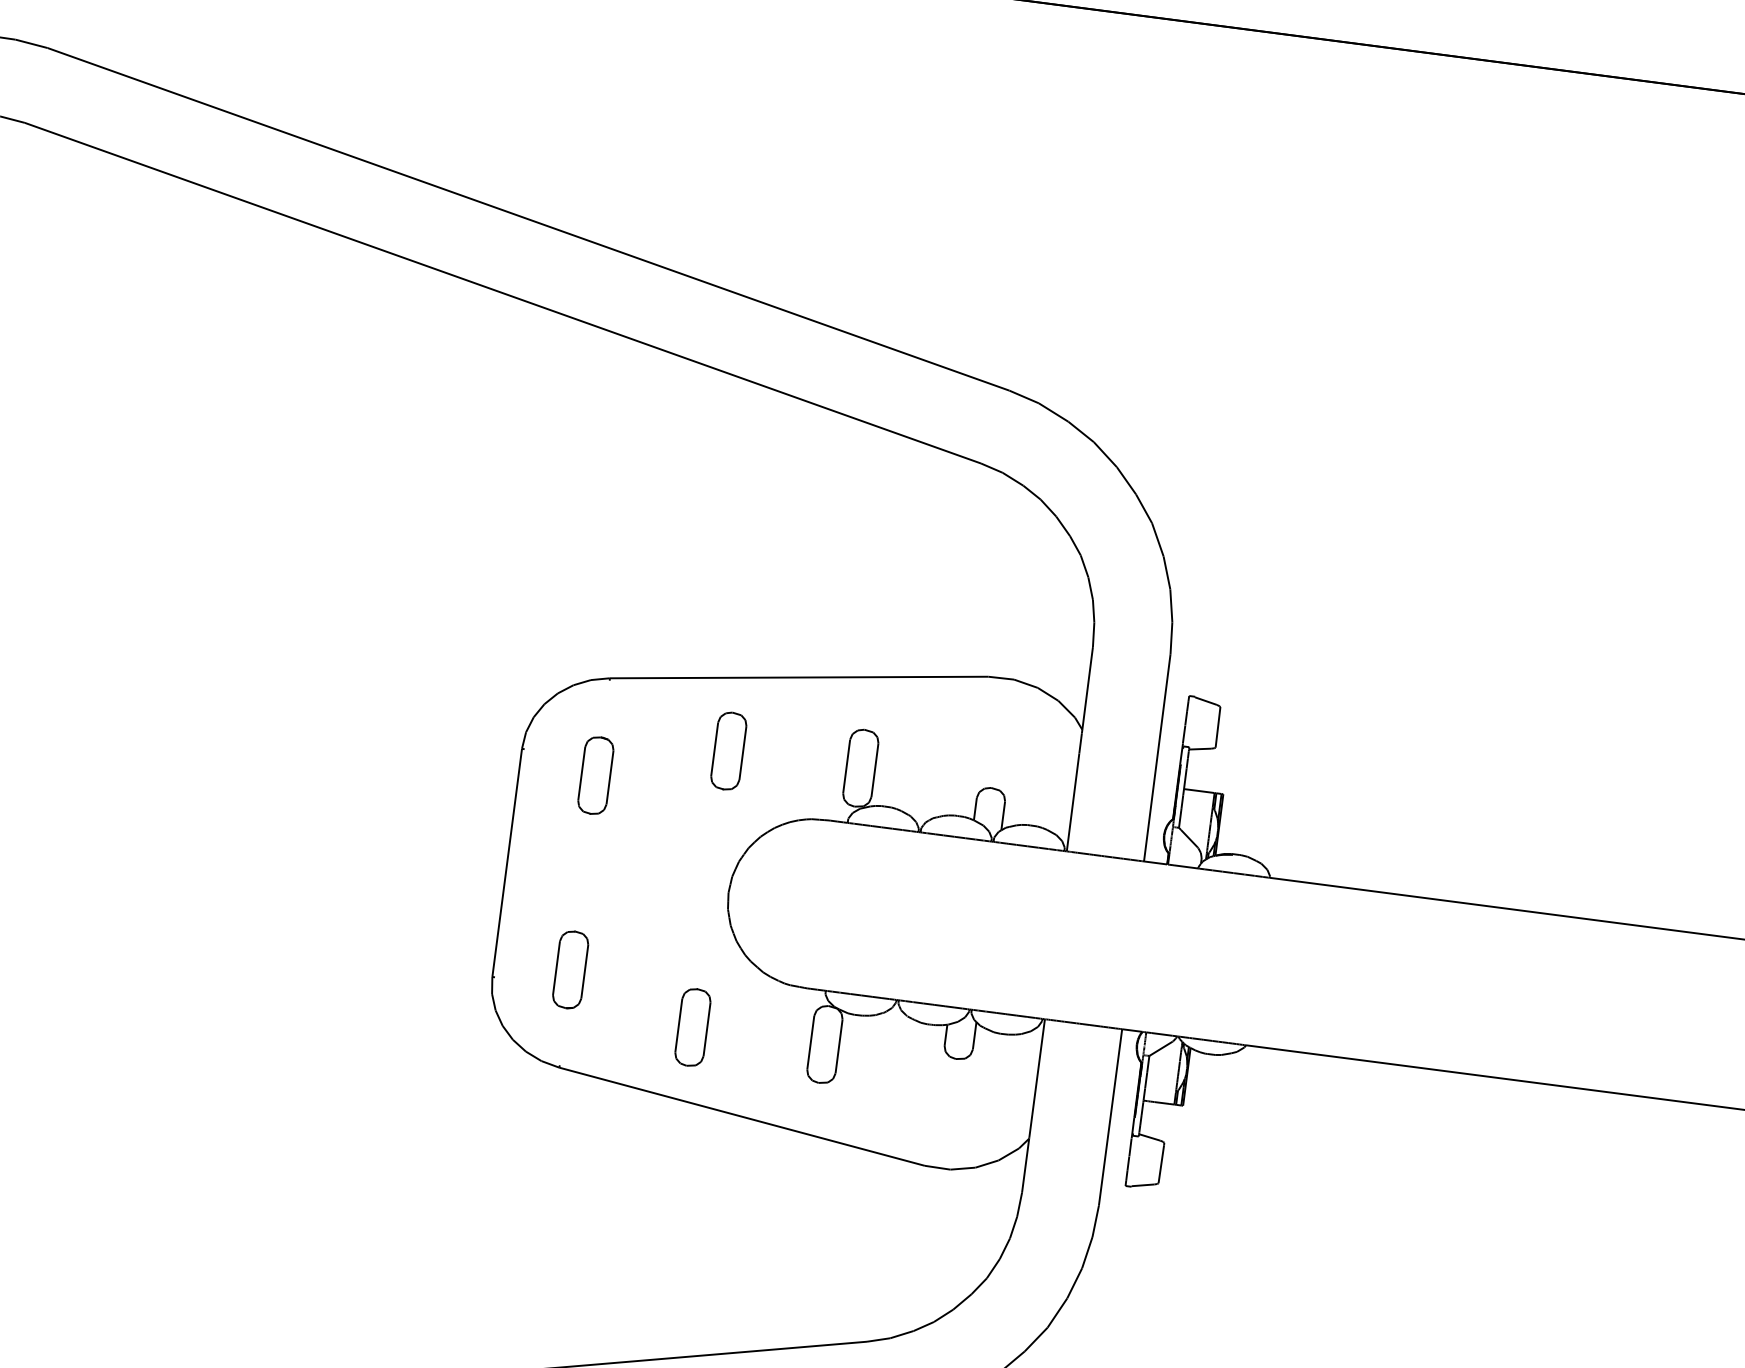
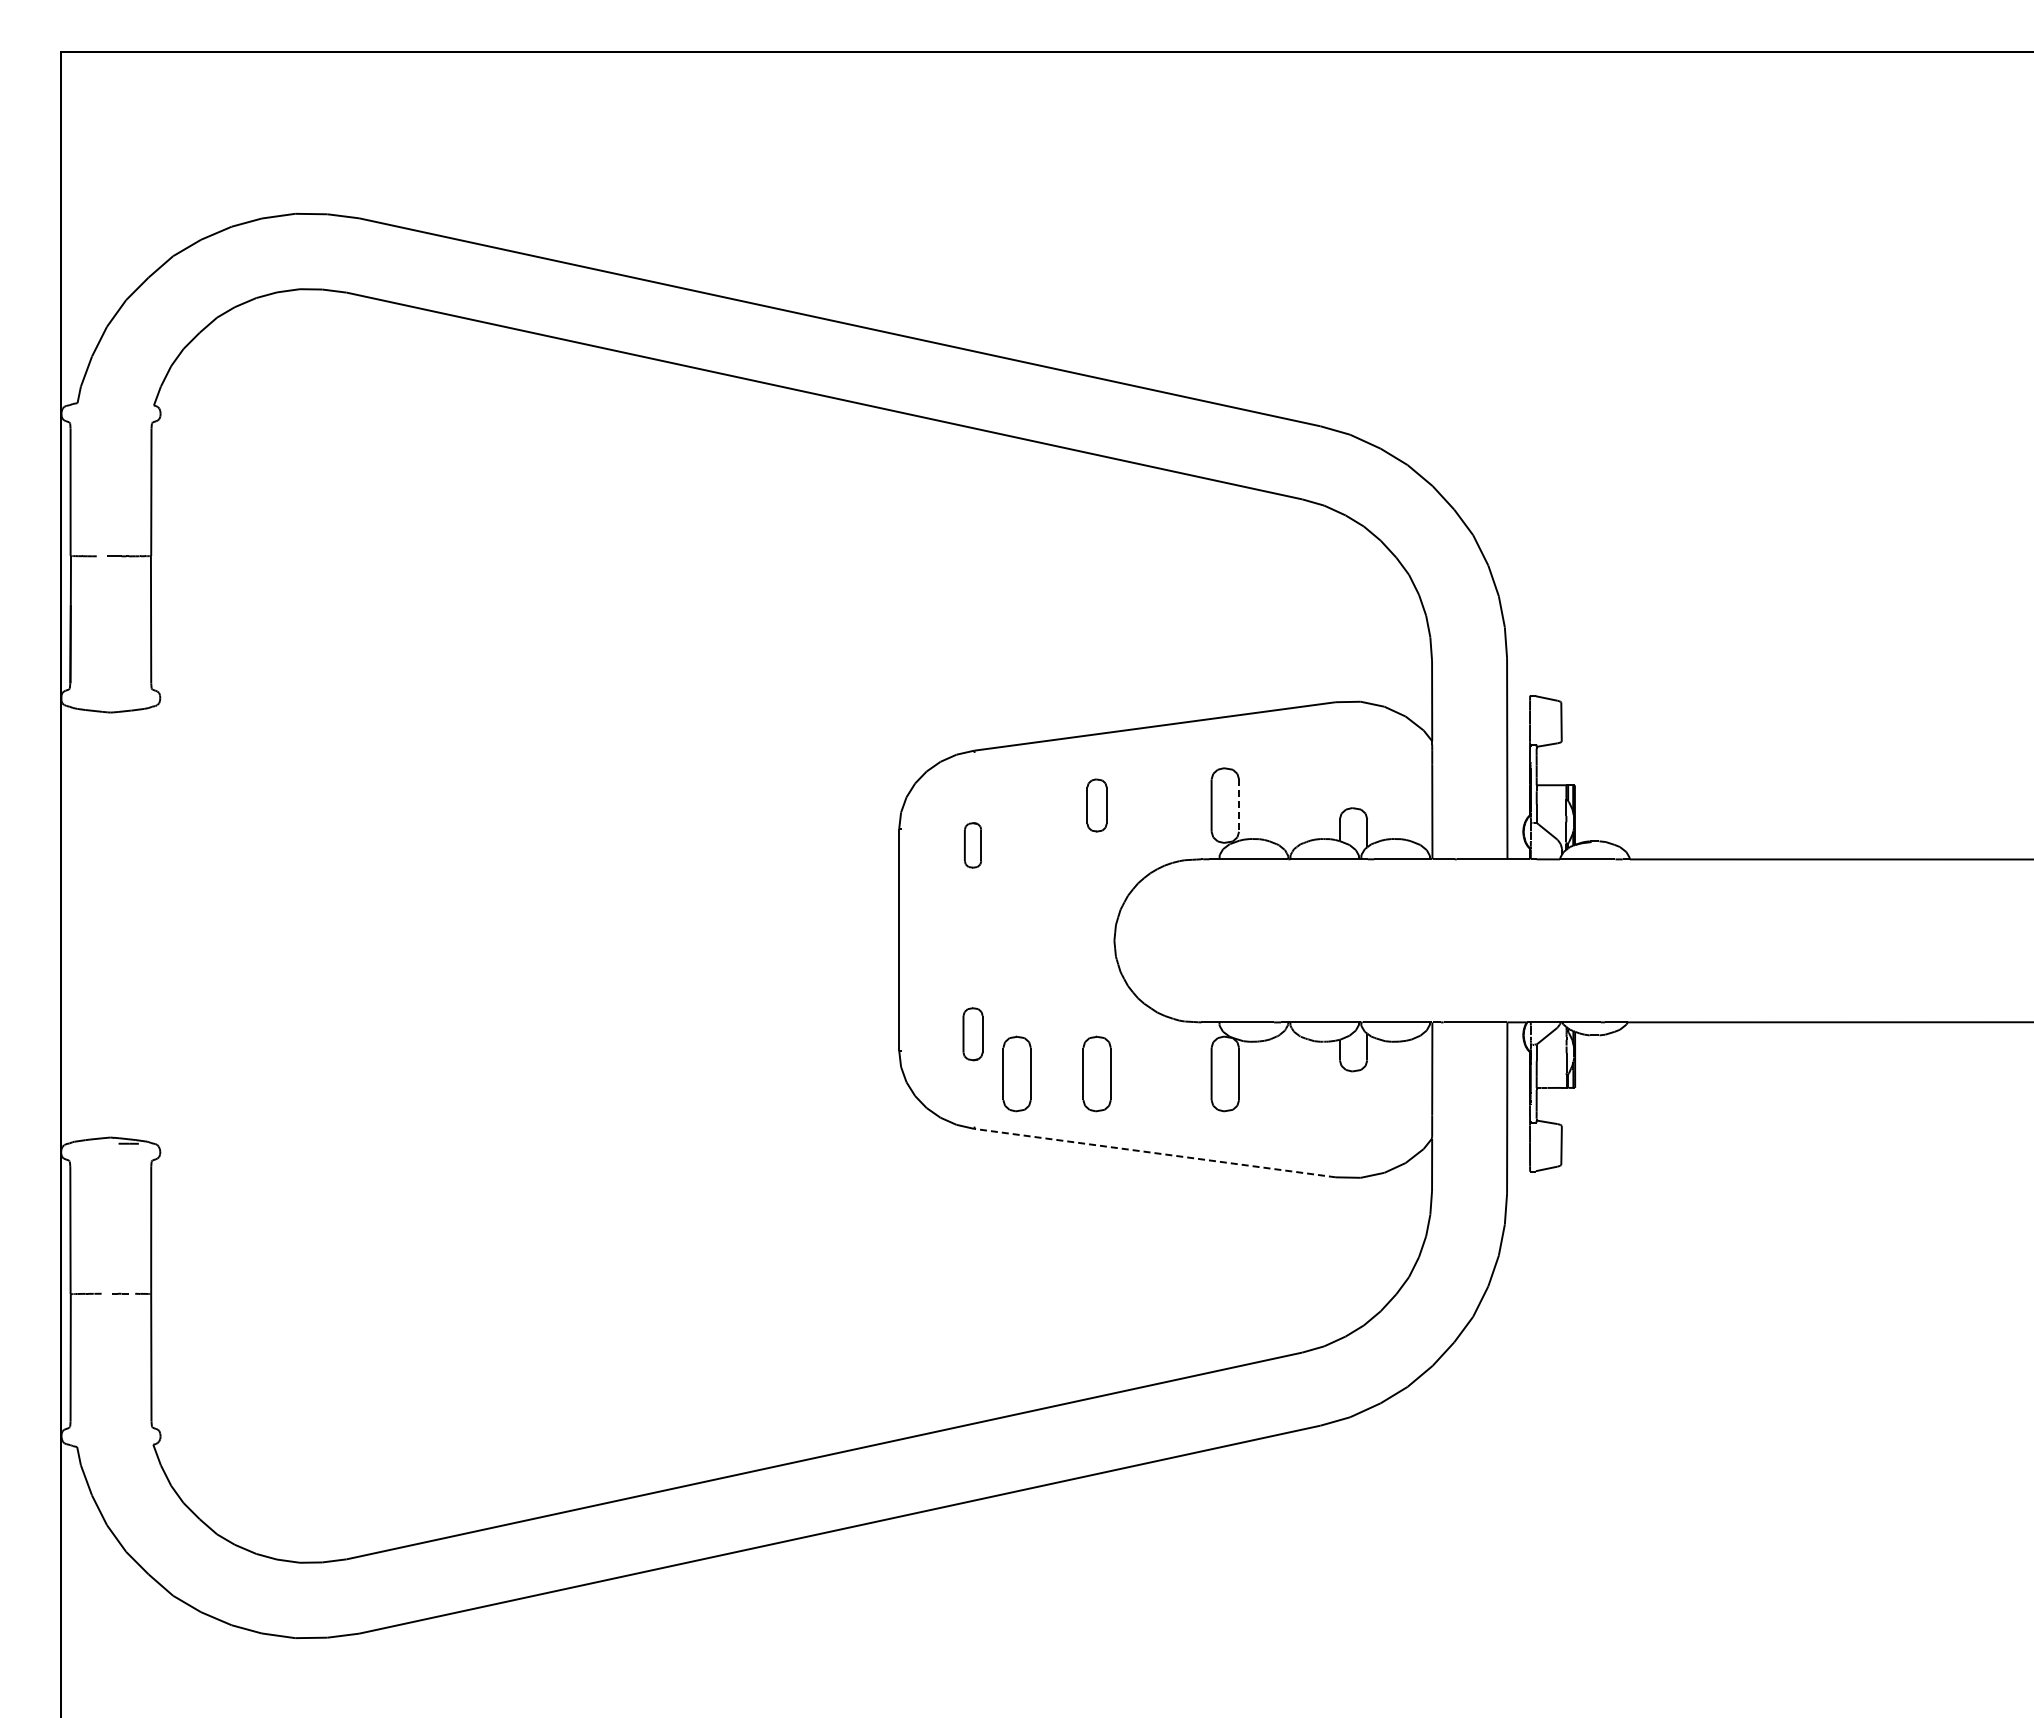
part: (728, 751) -> (1096, 805), size x0.7
line: (875, 771) -> (1239, 806), solid -> dashed
part: (595, 775) -> (972, 845), size x0.6
part: (569, 970) -> (972, 1034), size x0.7
part: (610, 1016) -> (1016, 1073), added
line: (741, 1117) -> (1154, 1153), solid -> dashed

